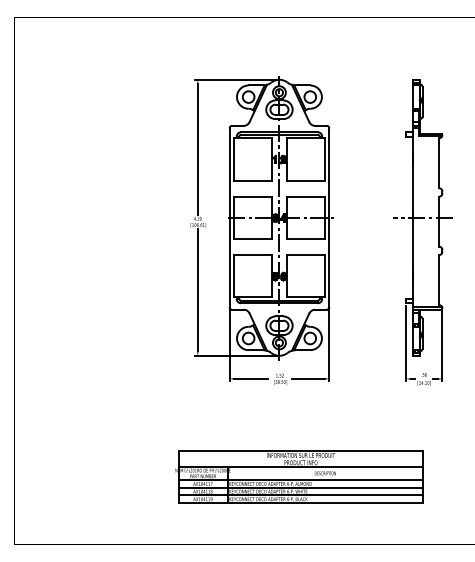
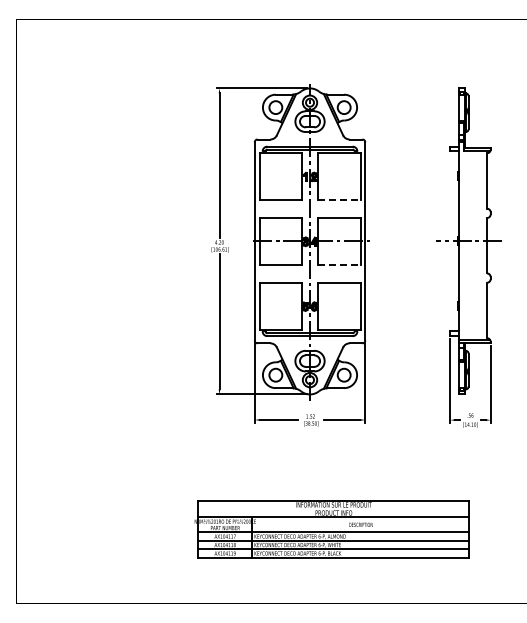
line: (306, 180) -> (339, 200), solid -> dashed
line: (306, 238) -> (339, 264), solid -> dashed

